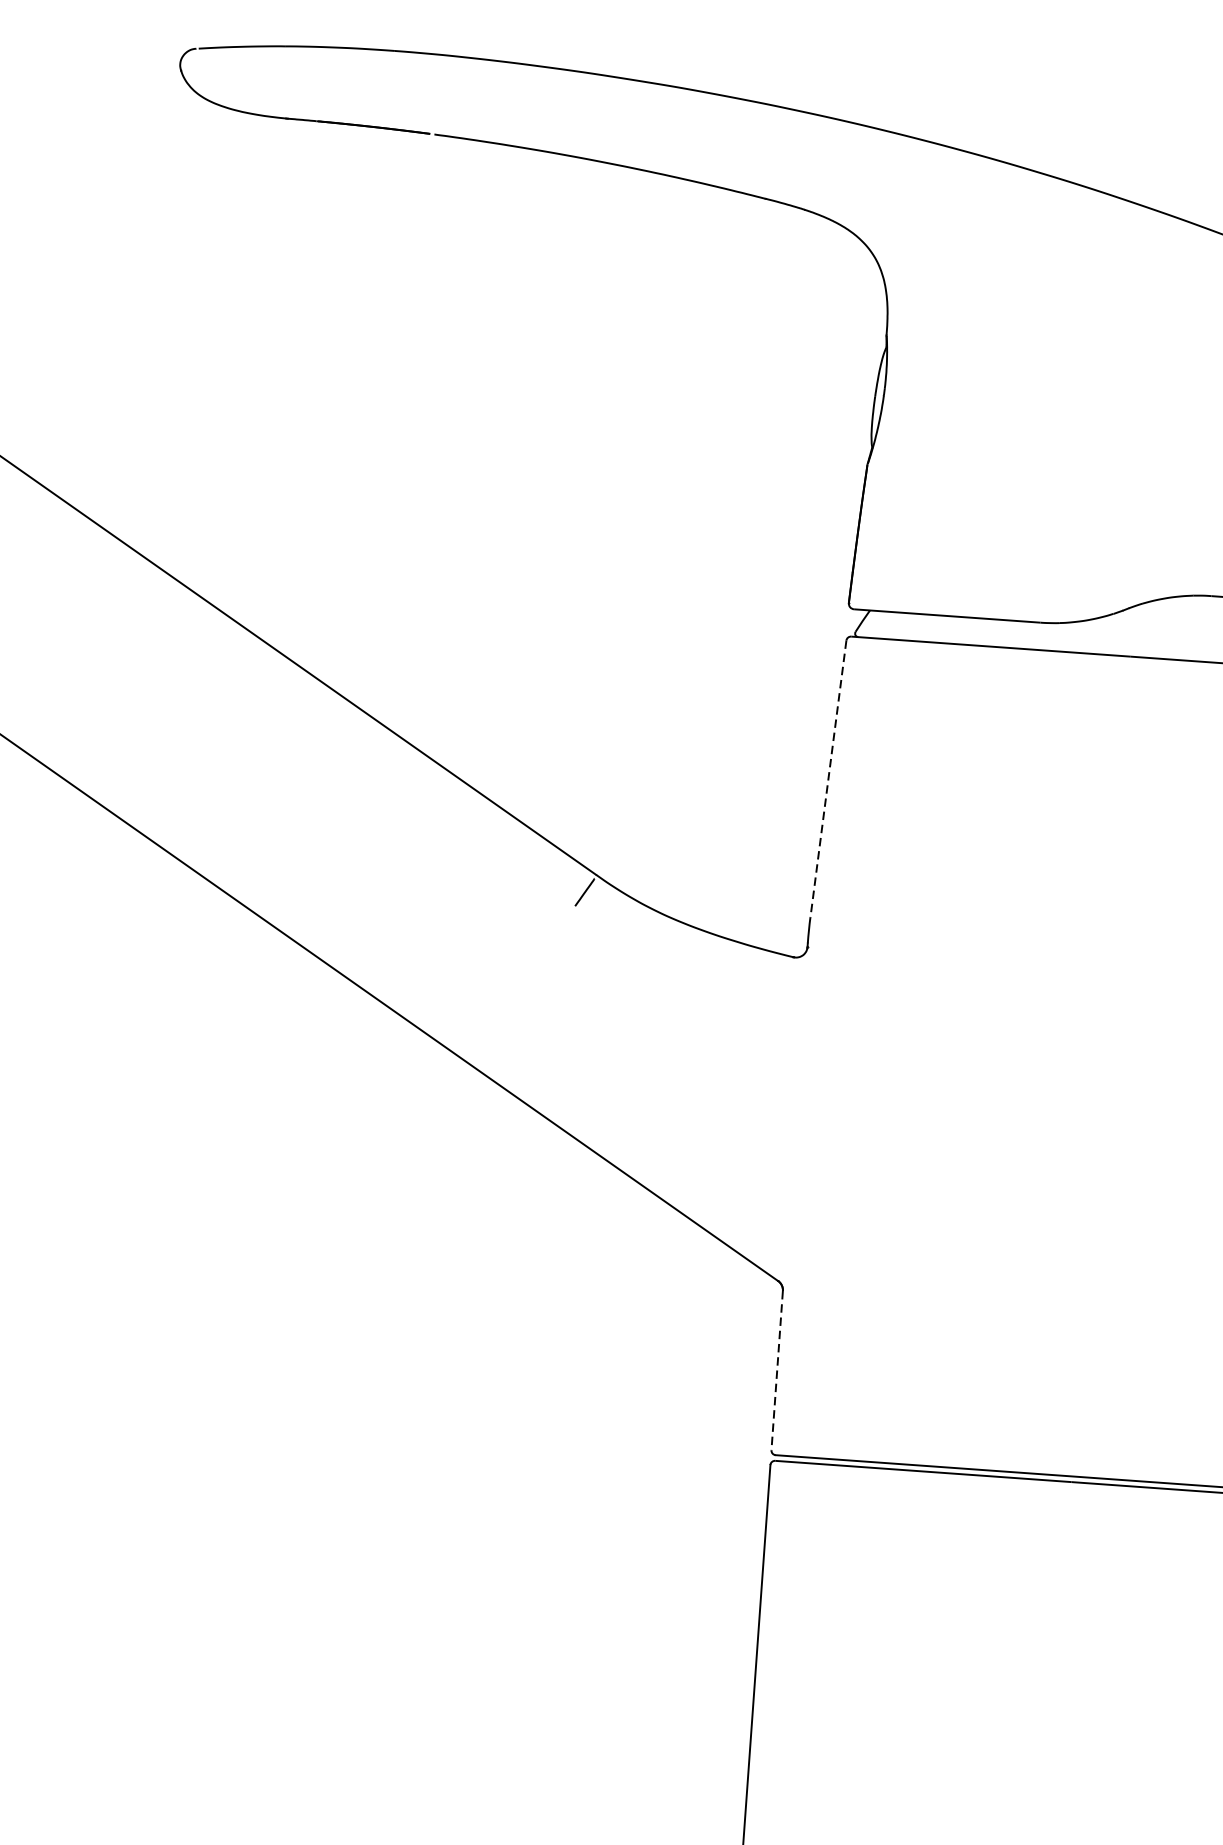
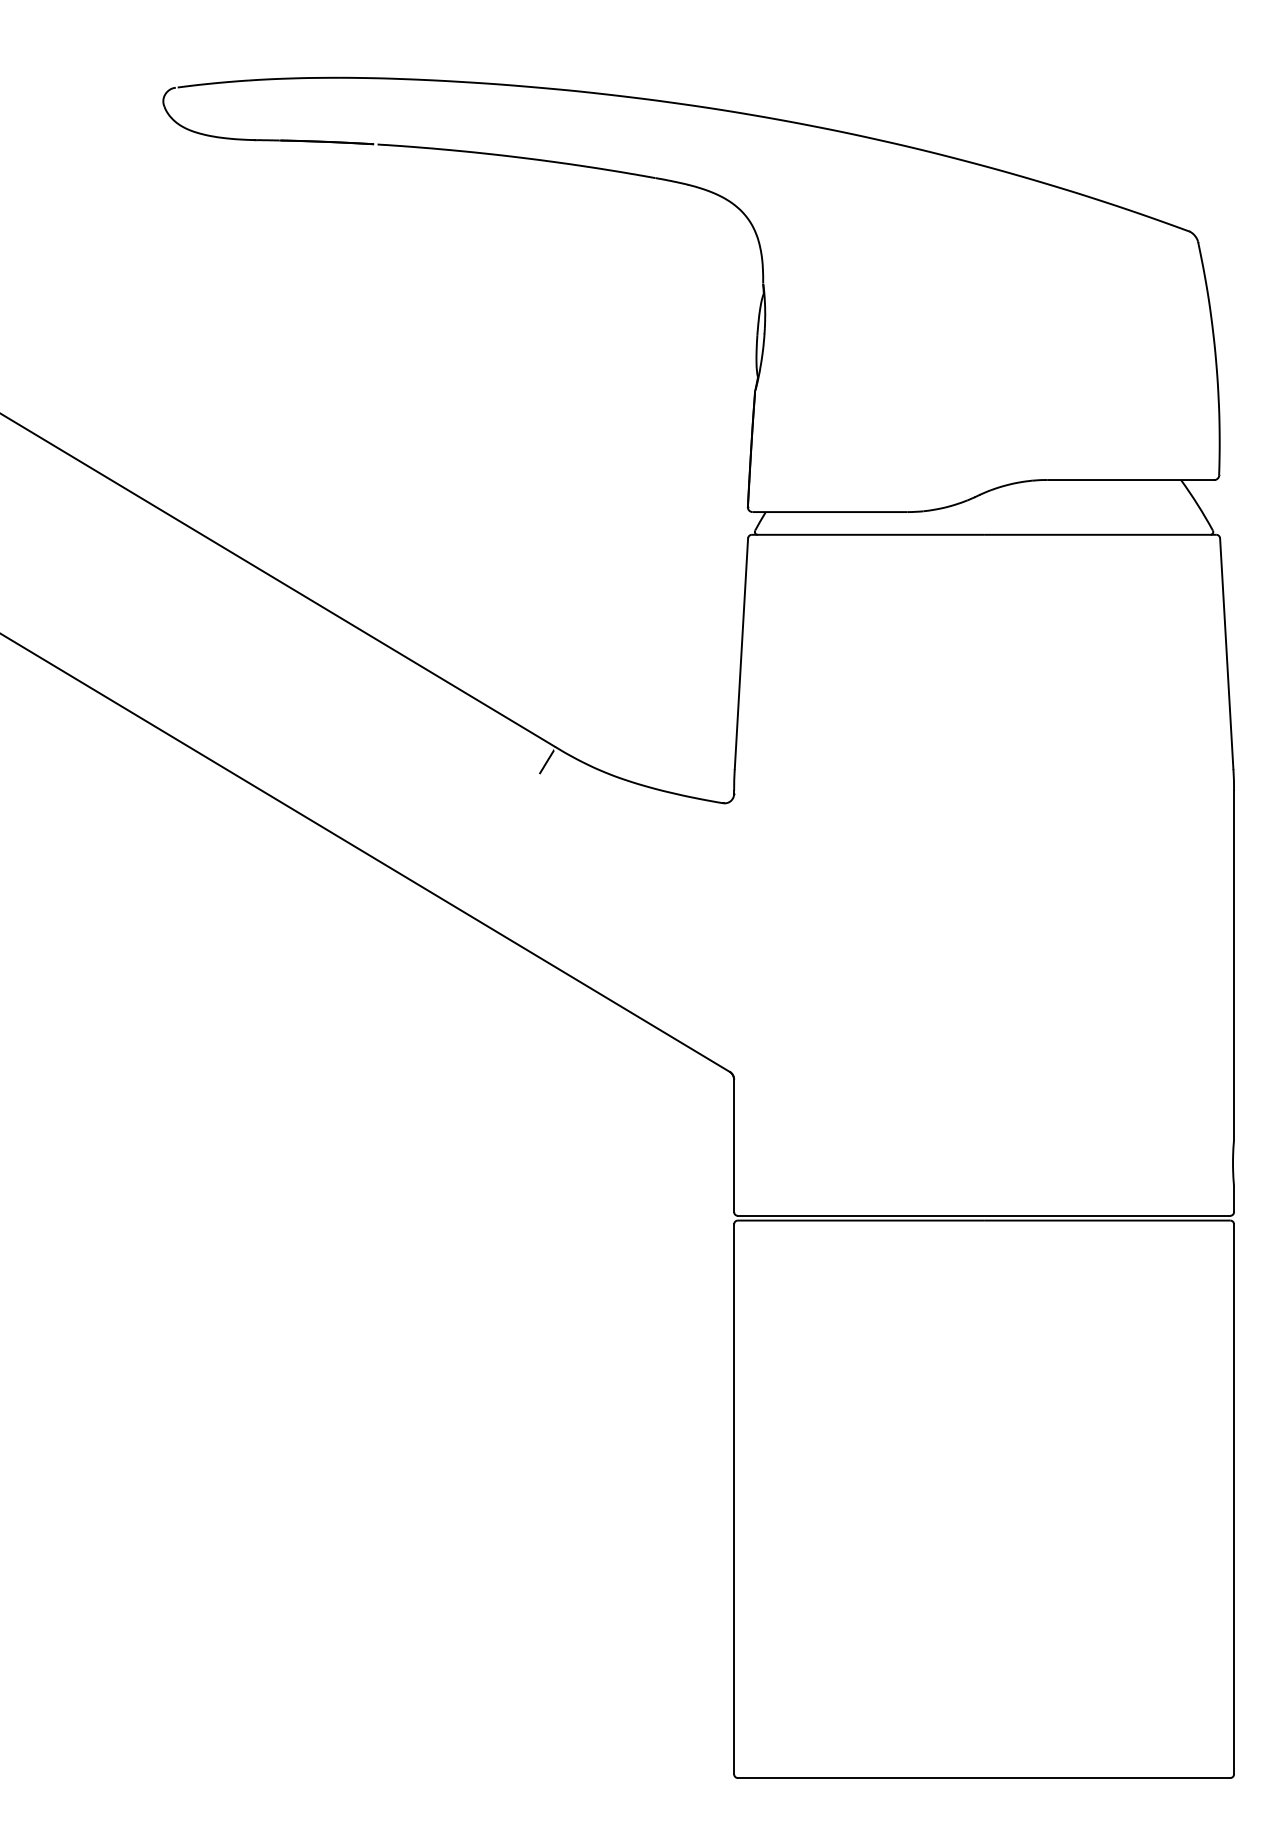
line: (828, 778) -> (741, 653), dashed -> solid
line: (777, 1371) -> (734, 1146), dashed -> solid

